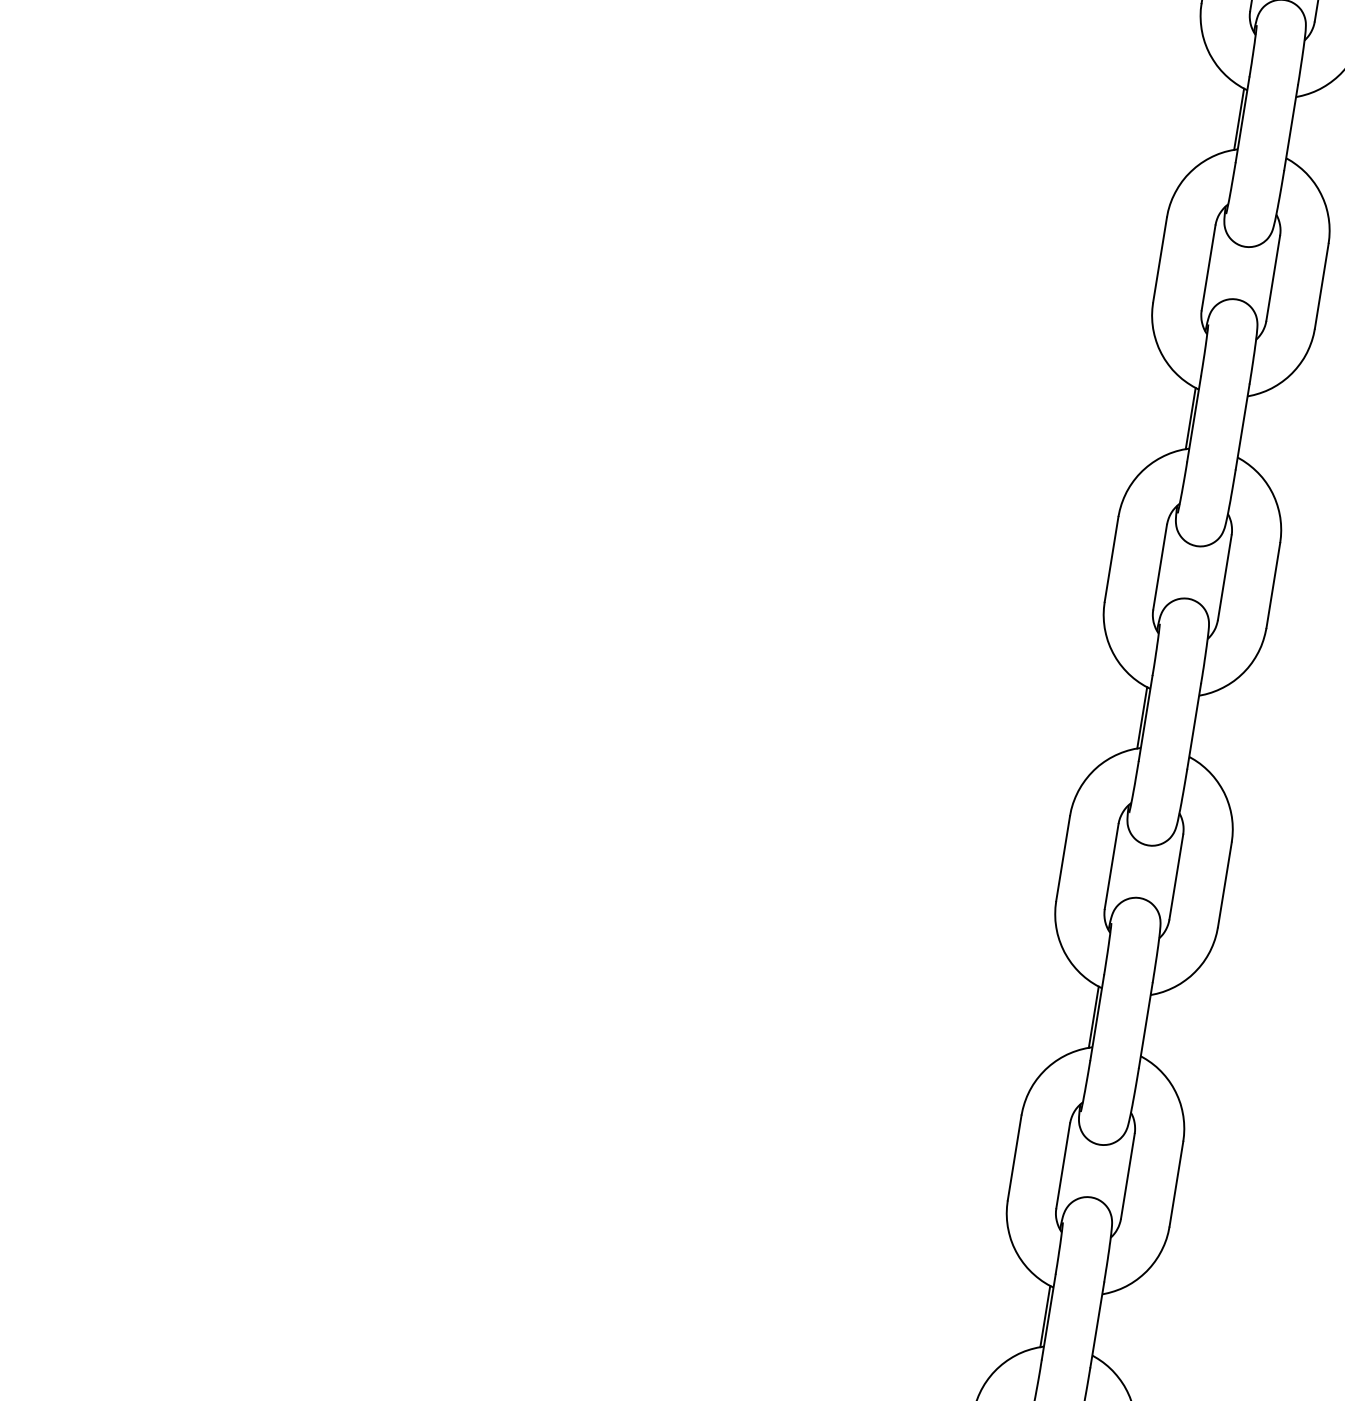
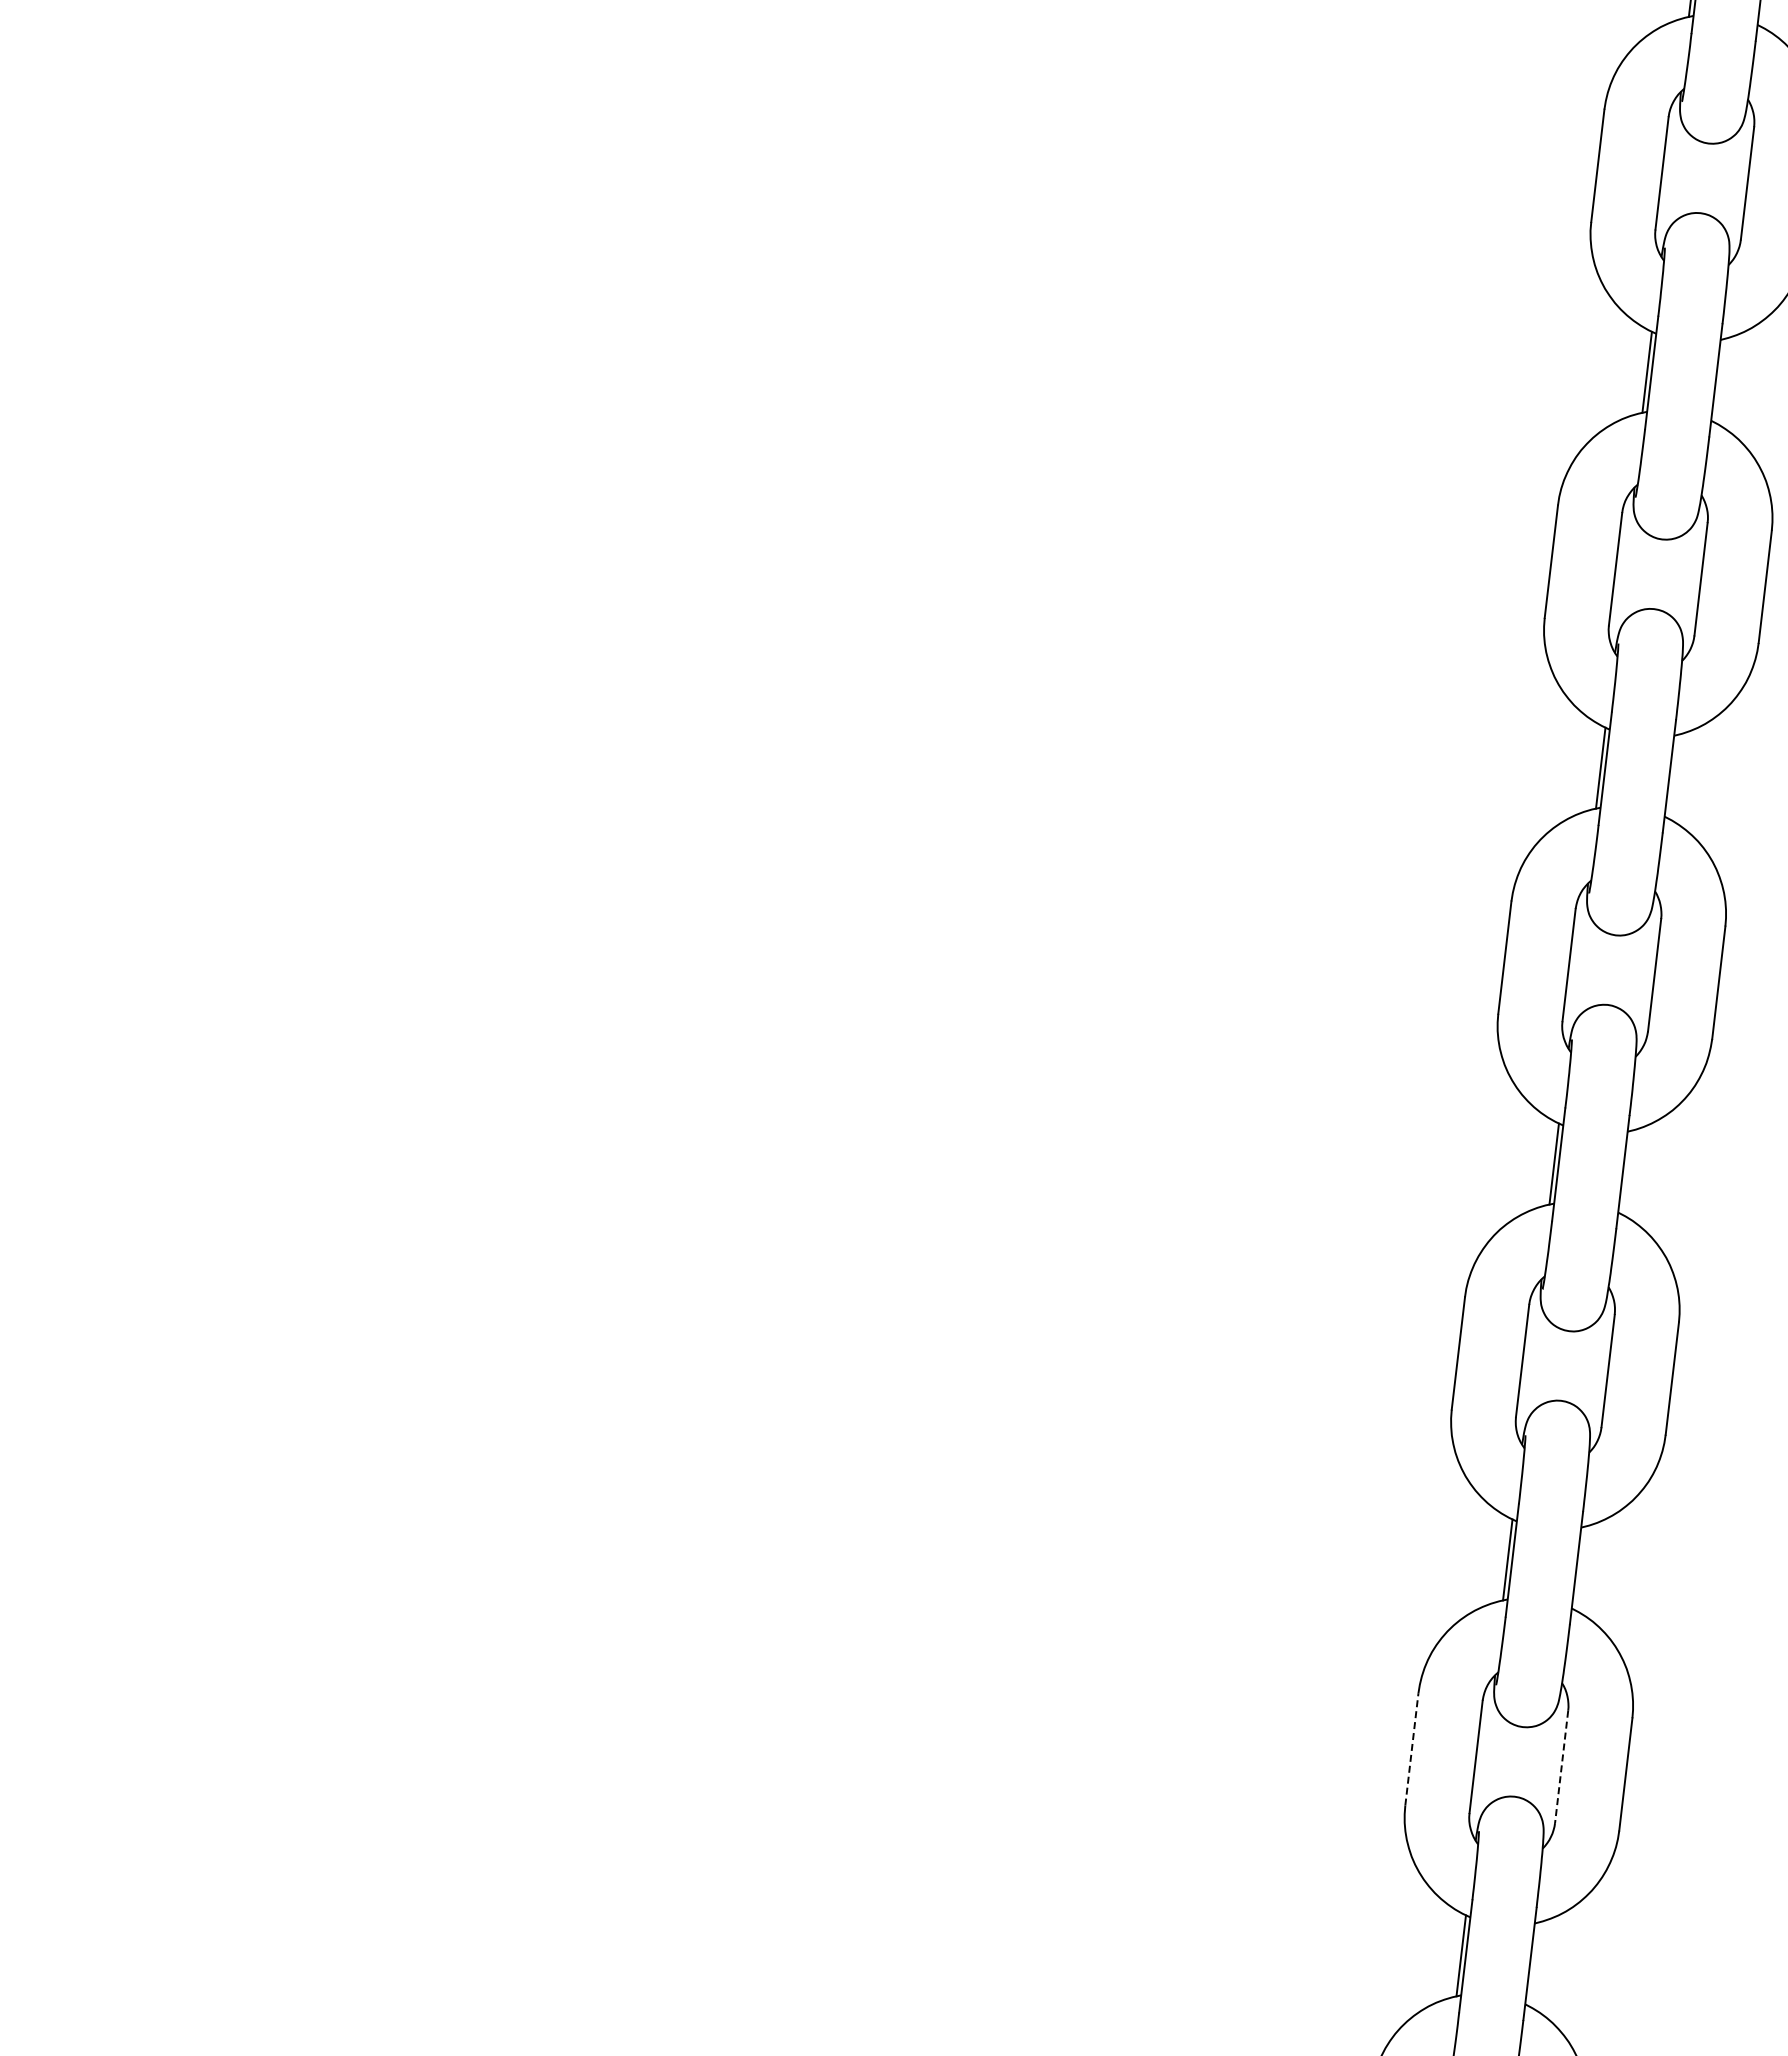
line: (1014, 1158) -> (1411, 1749), solid -> dashed
line: (1127, 1175) -> (1561, 1766), solid -> dashed

